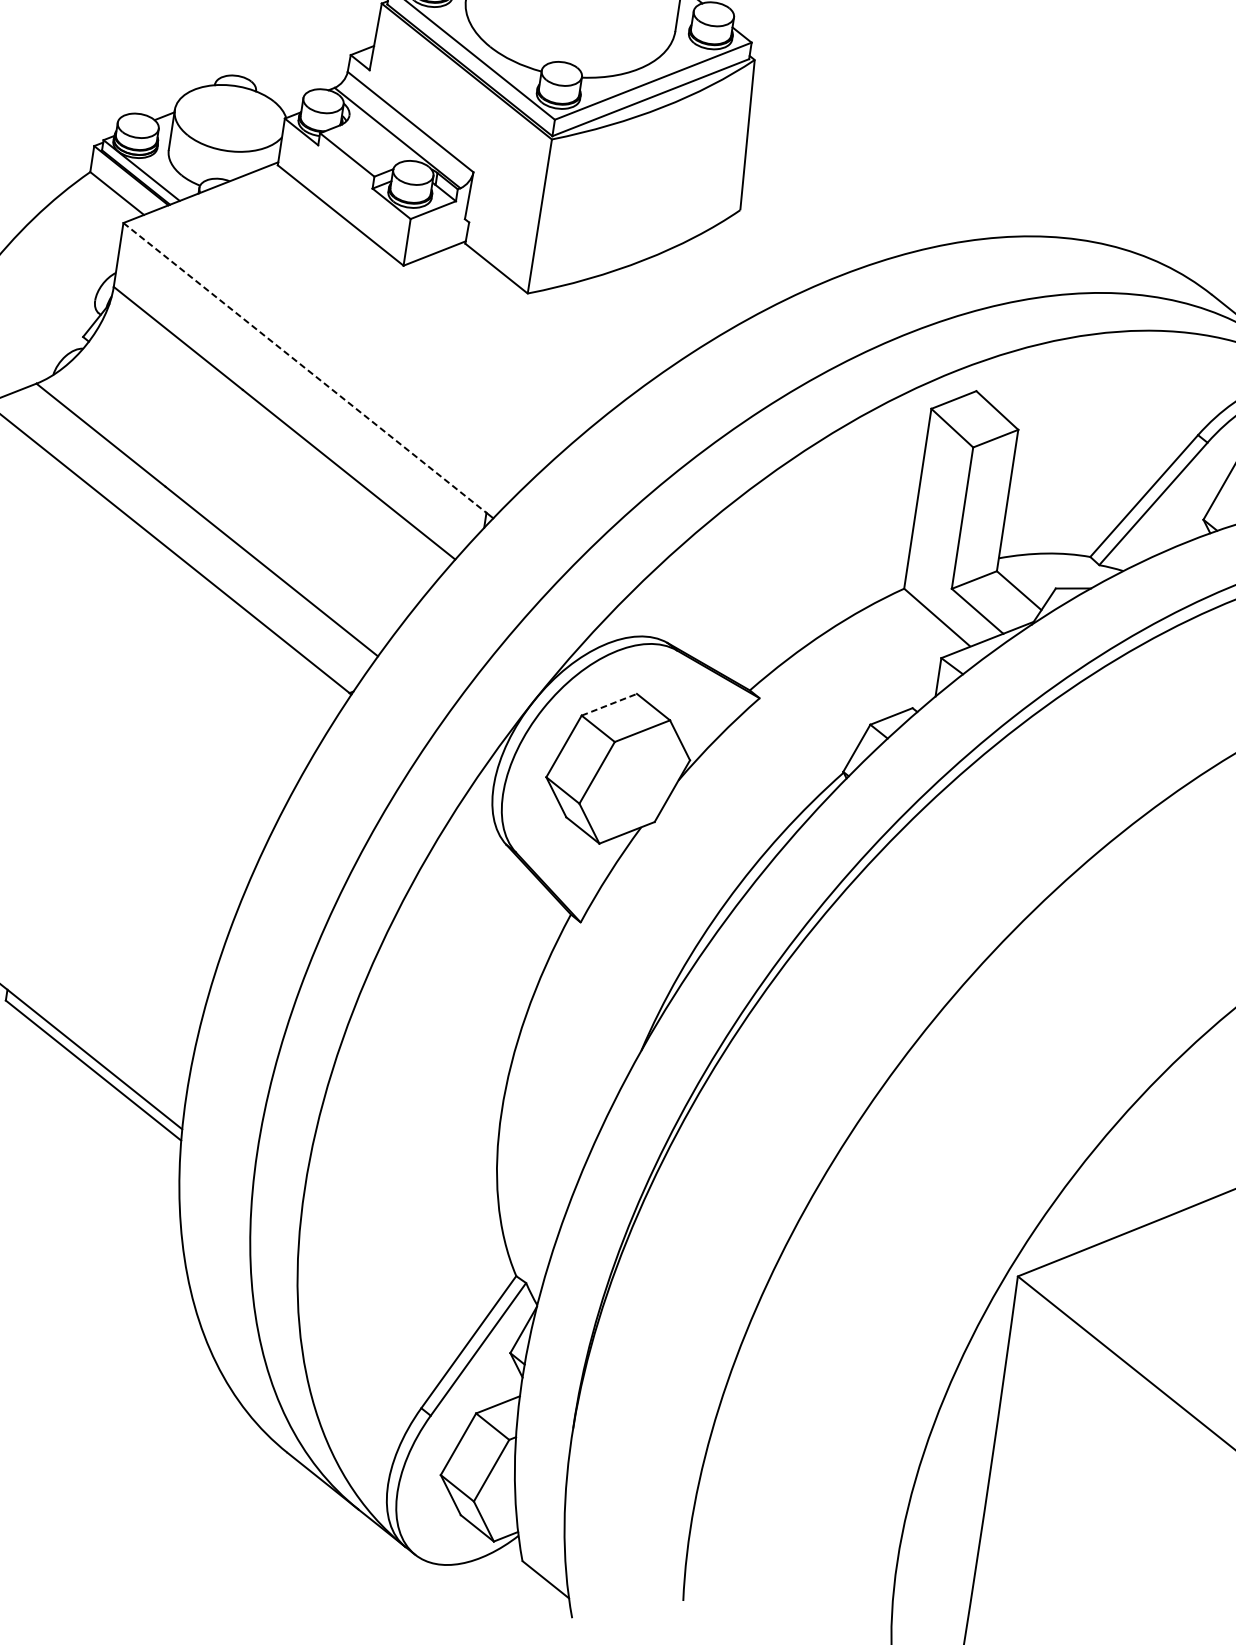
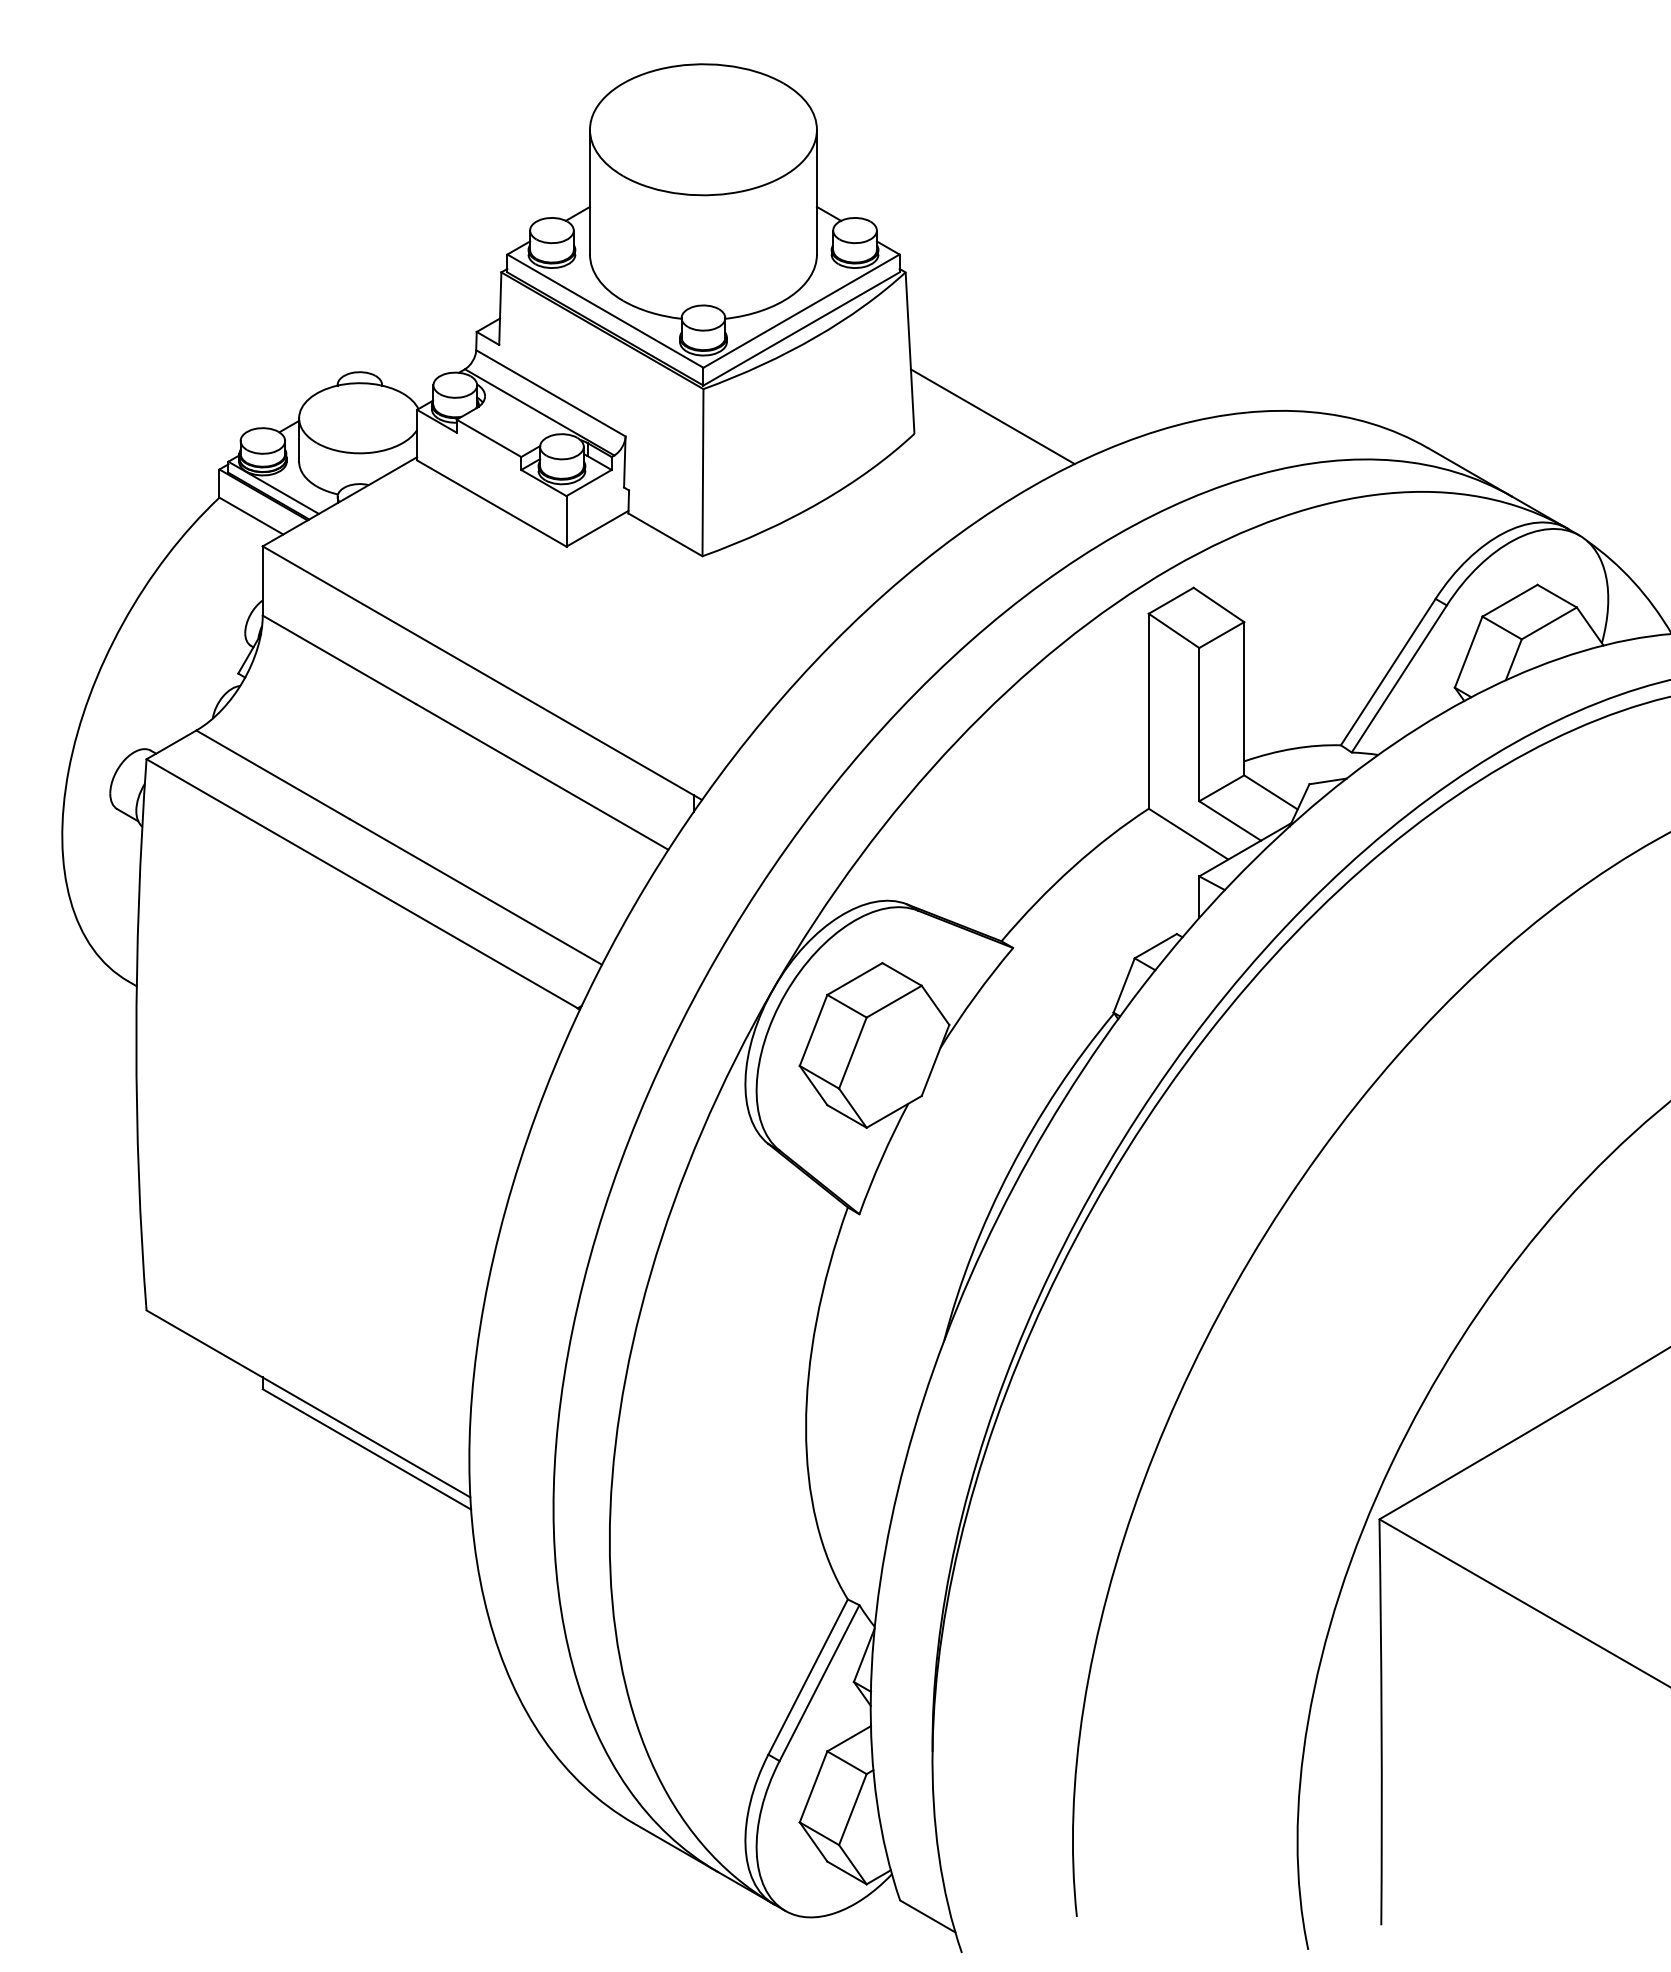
line: (814, 205) -> (992, 416), added
line: (305, 367) -> (478, 670), dashed -> solid
line: (608, 705) -> (854, 979), dashed -> solid

